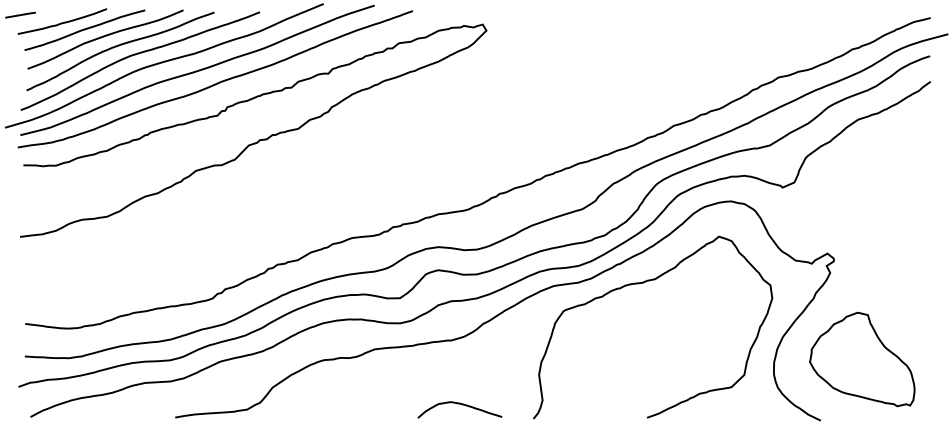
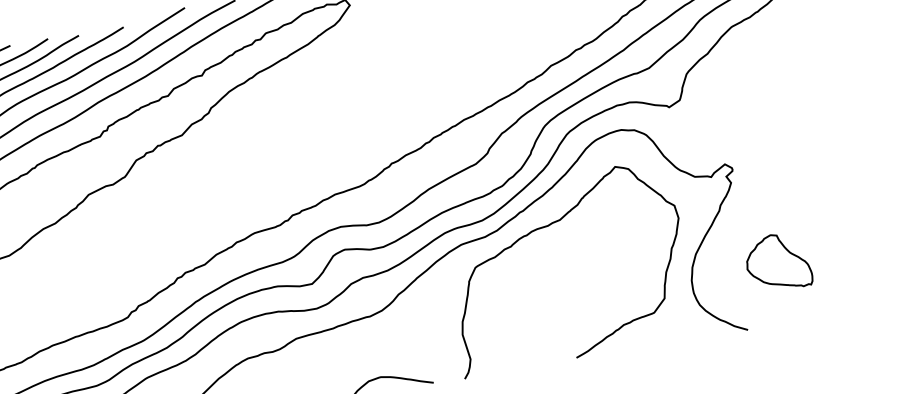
part: (862, 359) -> (778, 262), size x0.6

